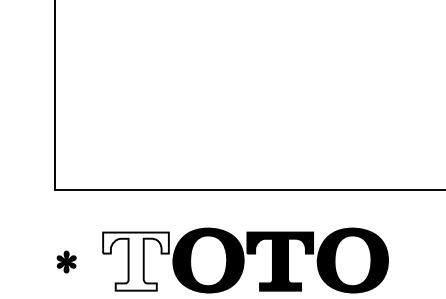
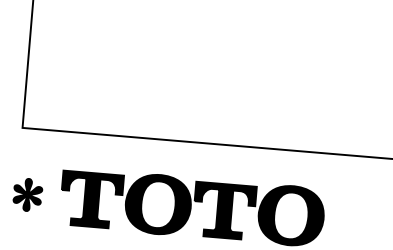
part: (66, 261) -> (27, 194), size x1.67
fill: (135, 261) -> (91, 199), added

